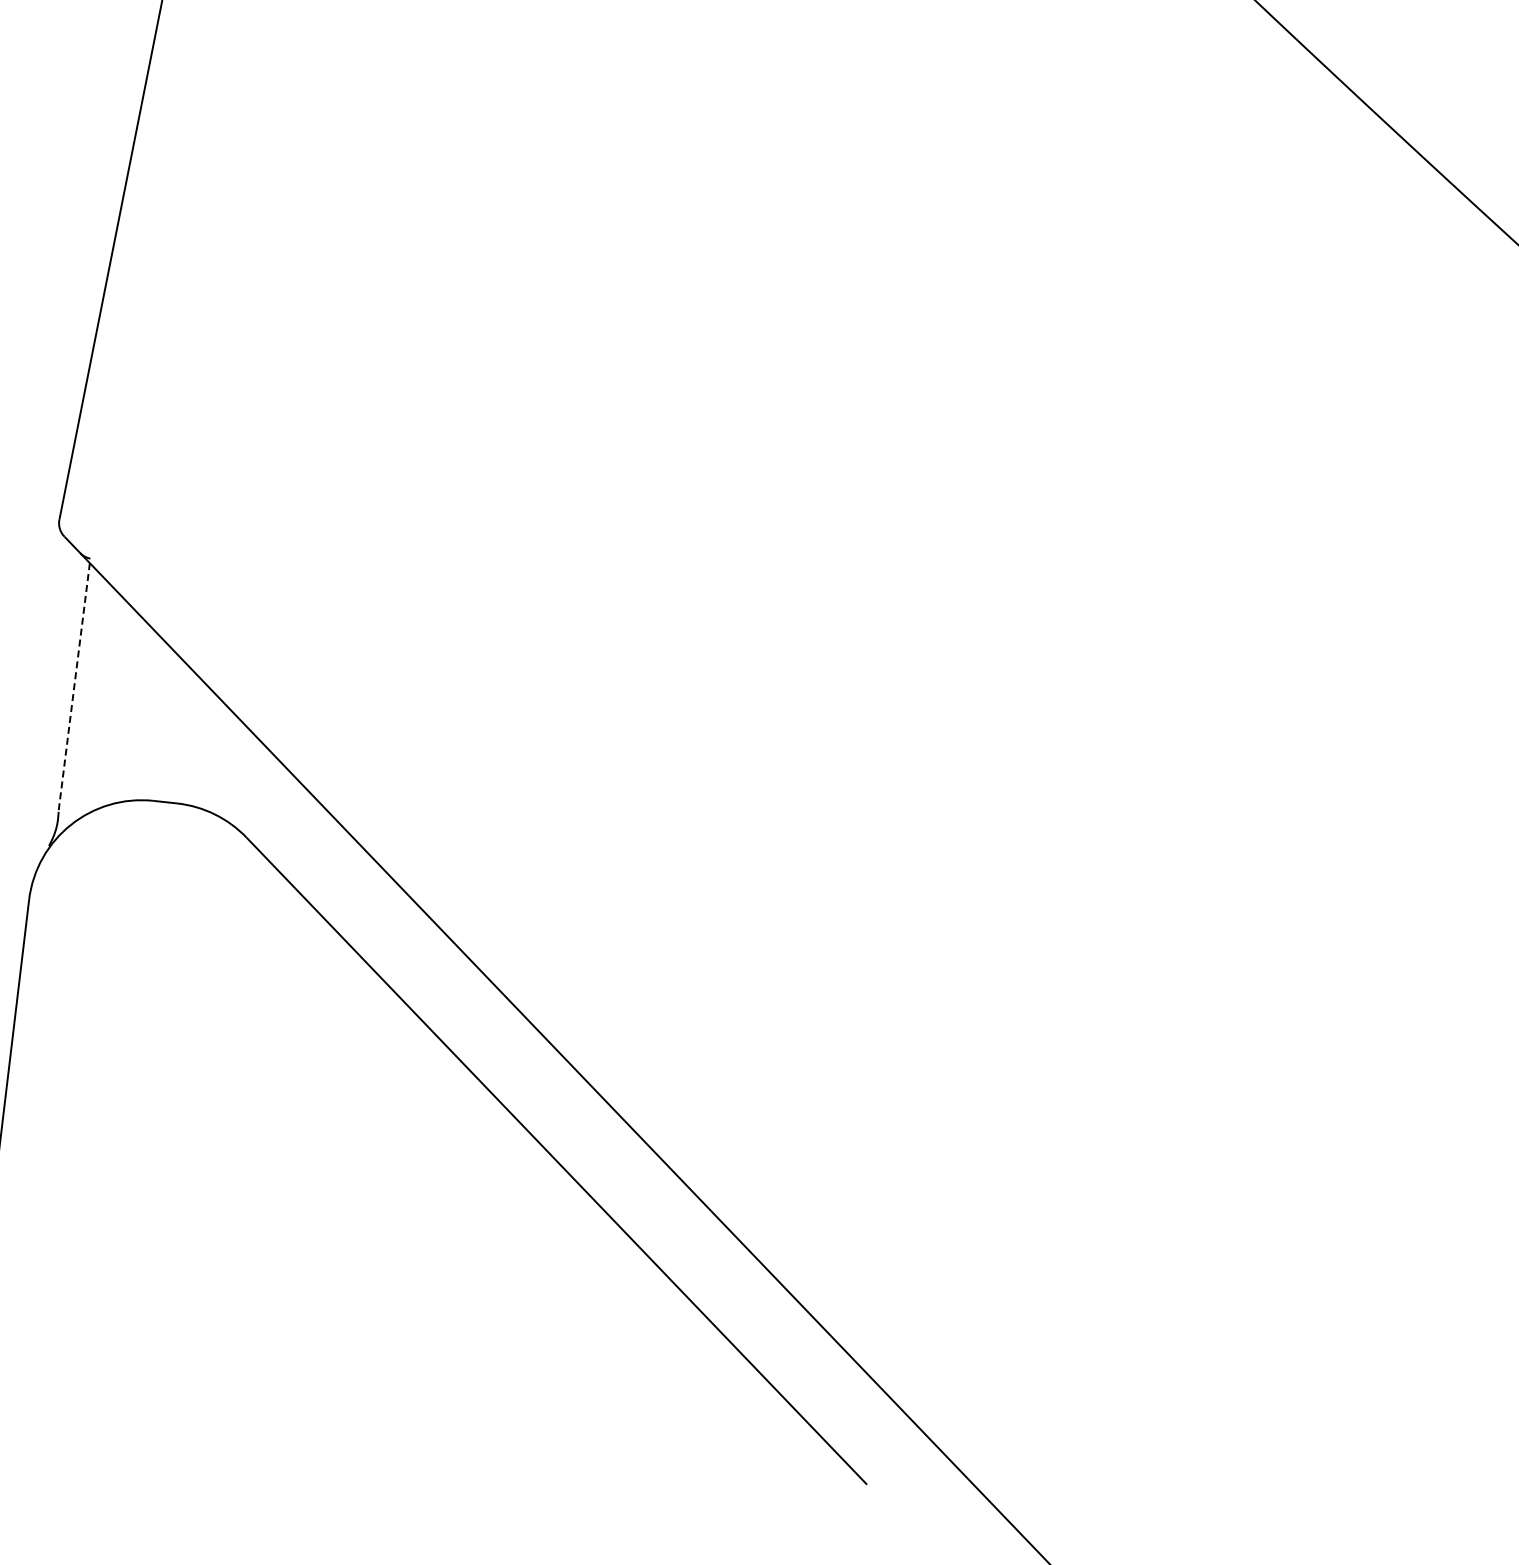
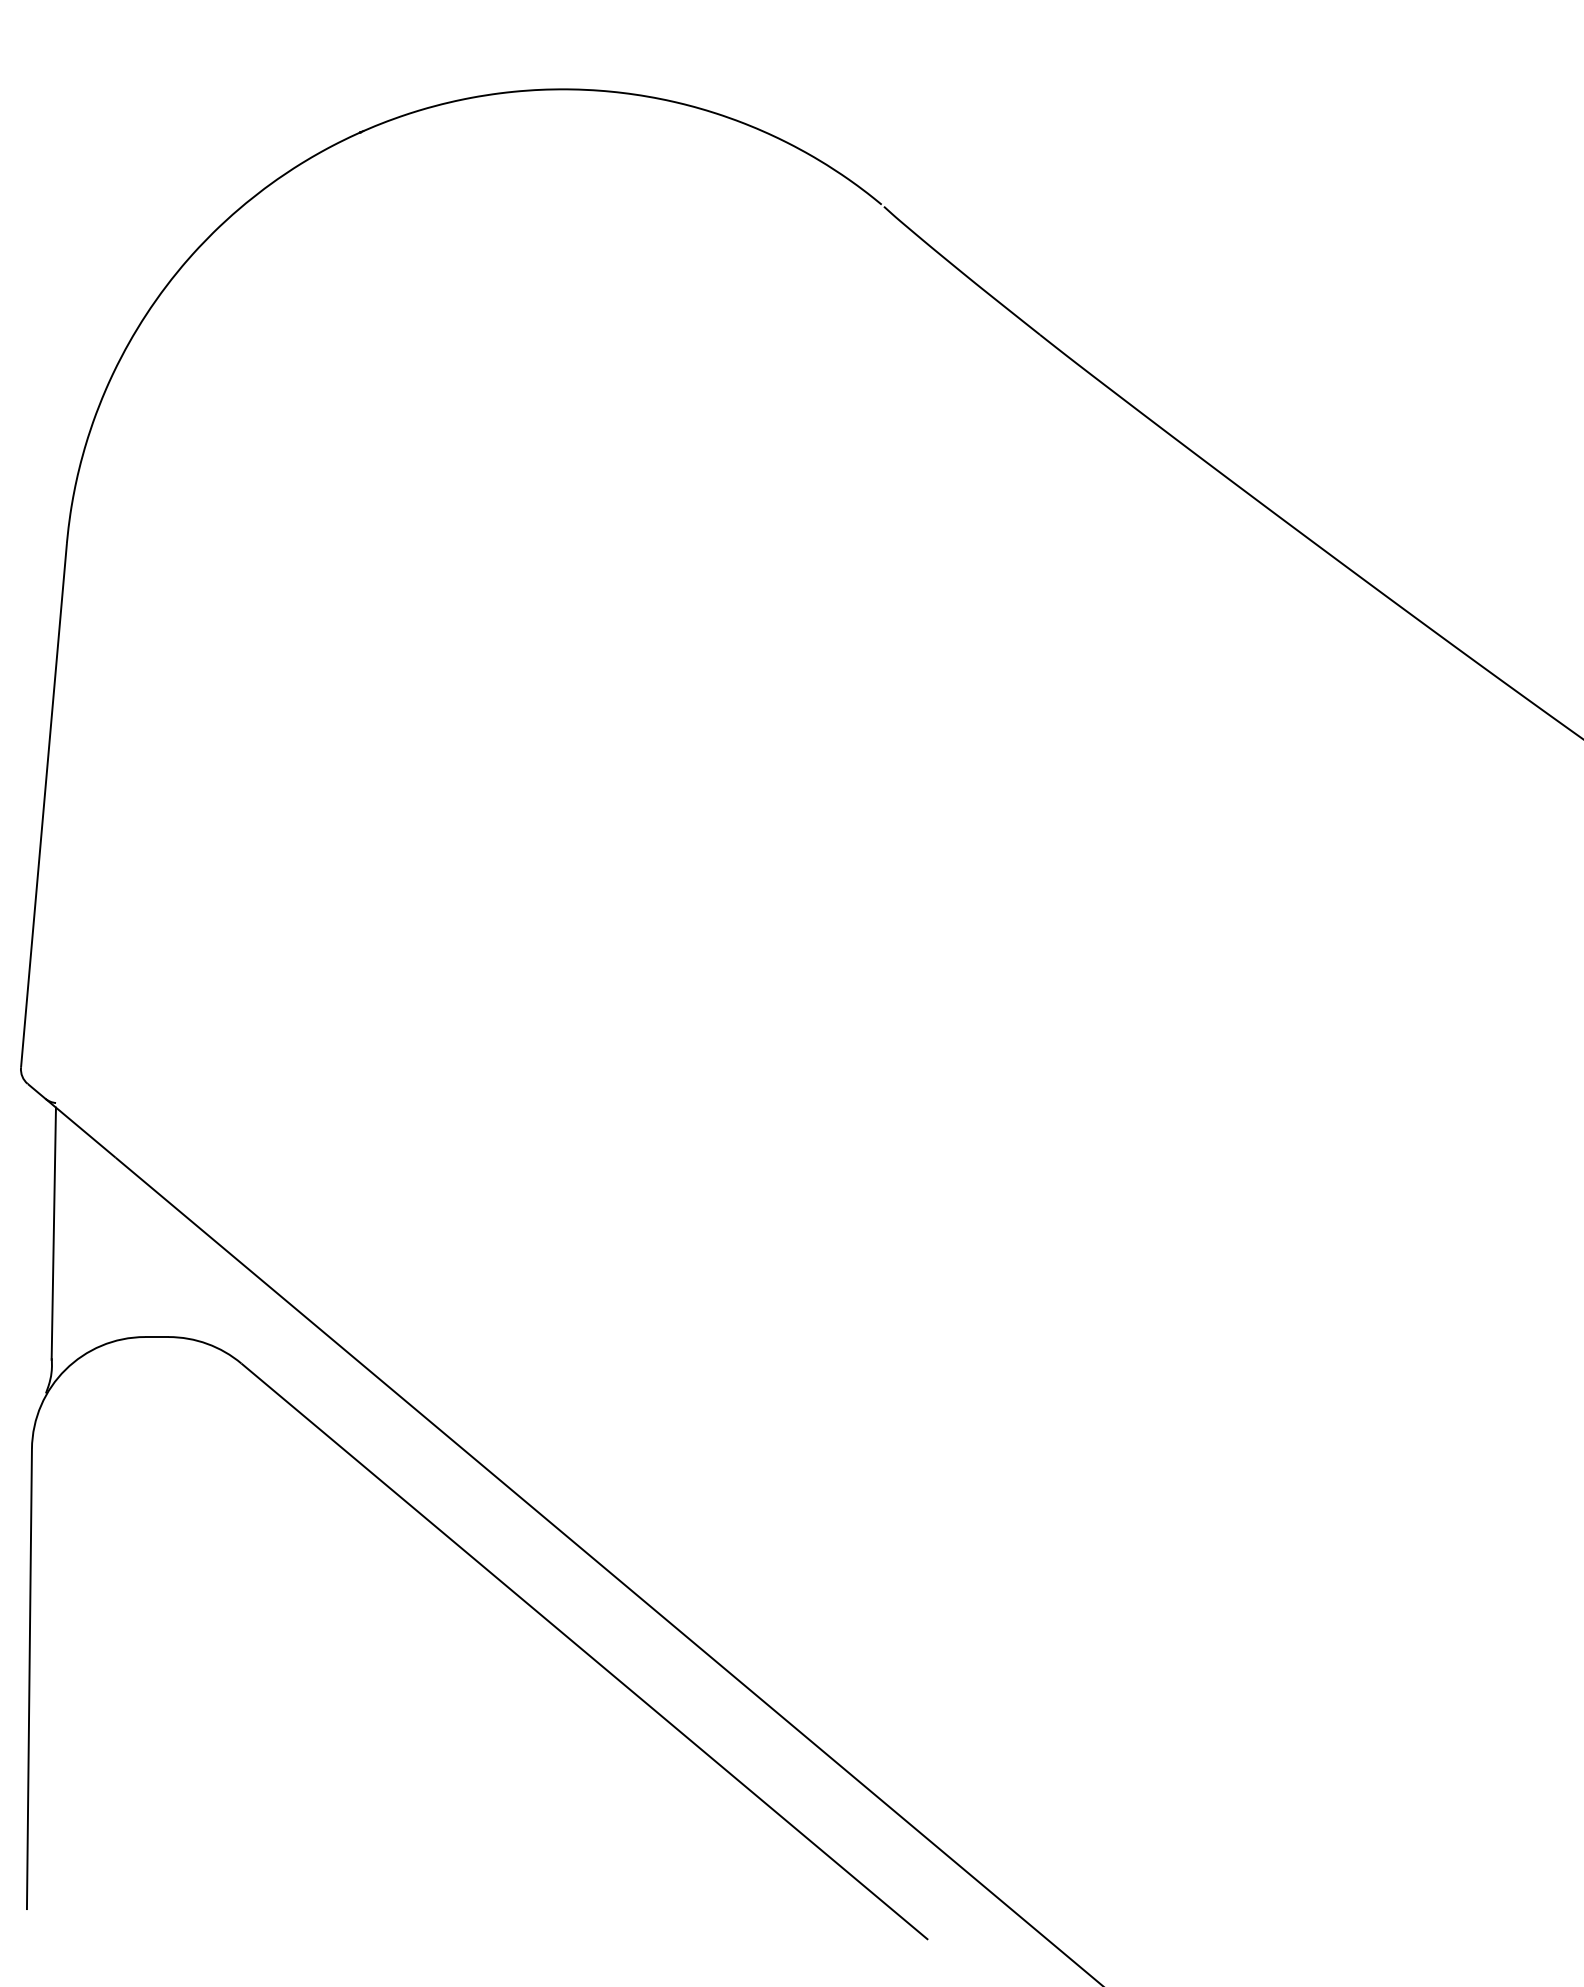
line: (73, 689) -> (53, 1234), dashed -> solid

